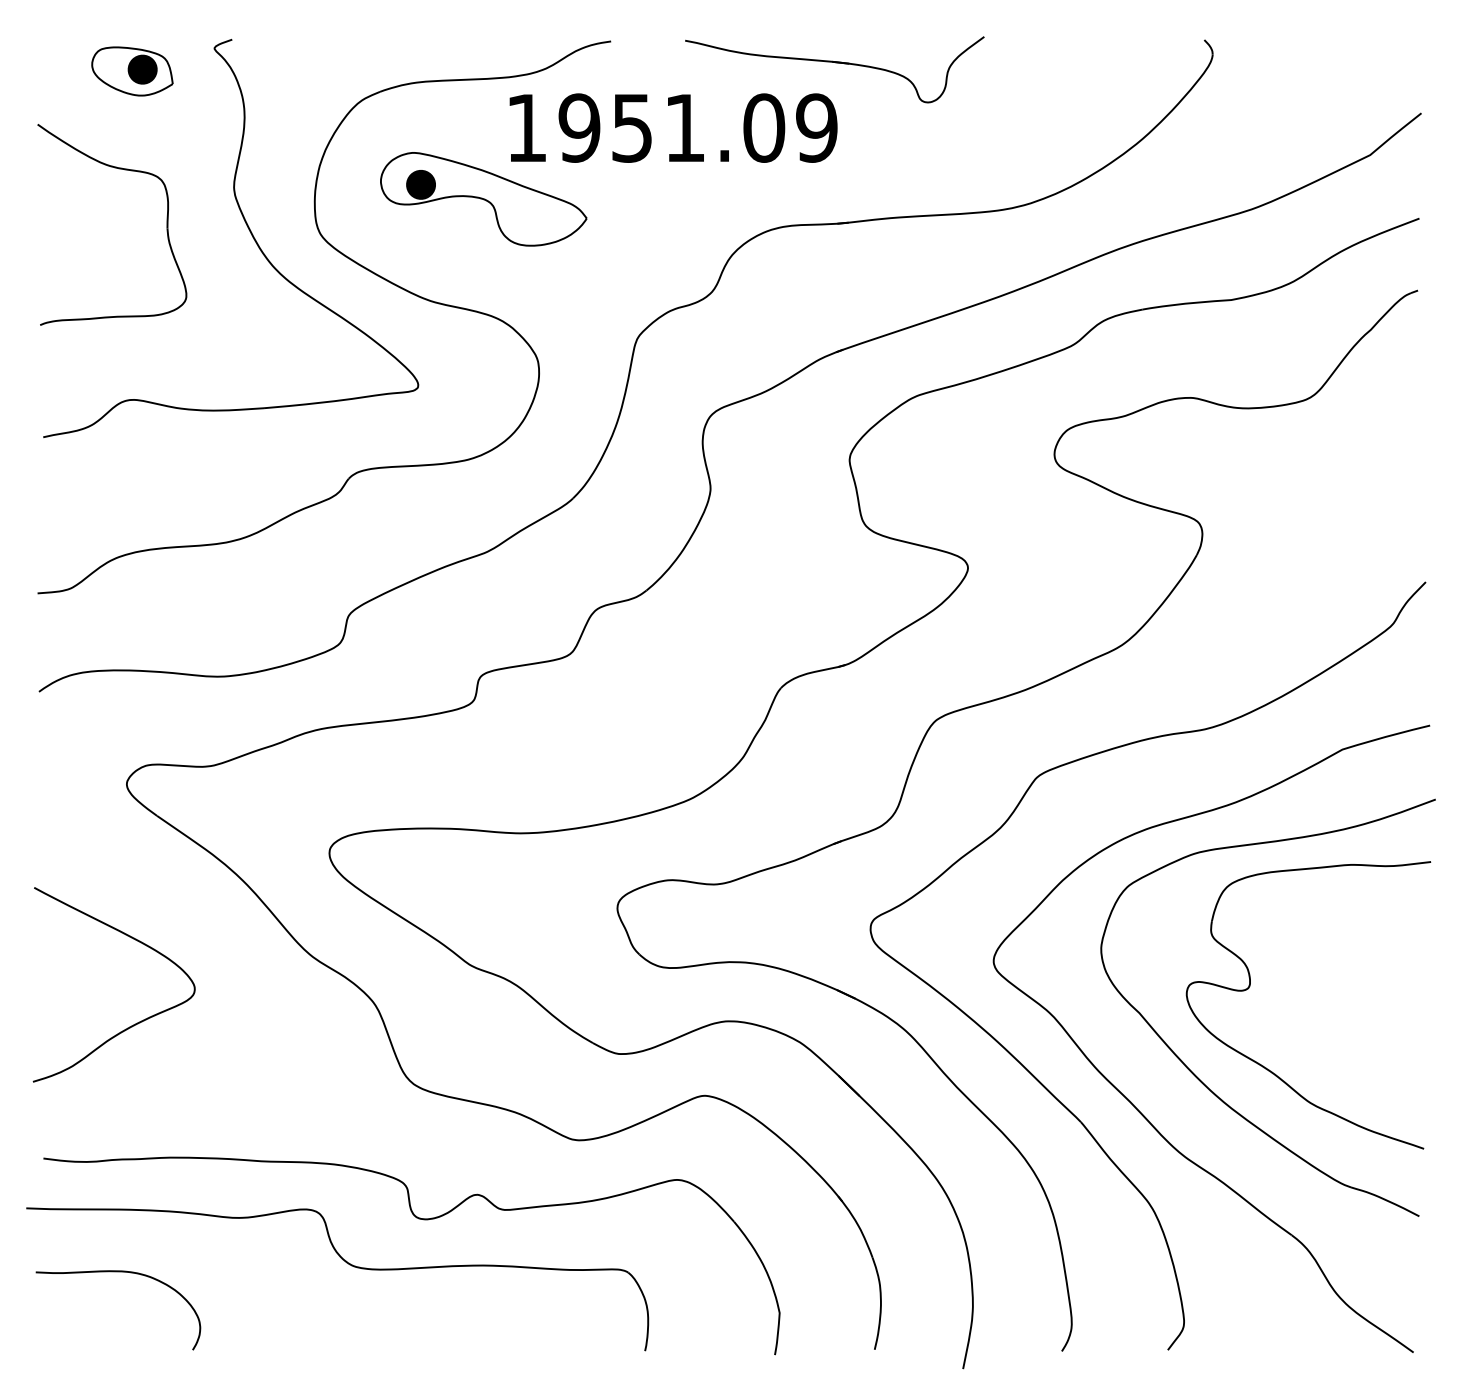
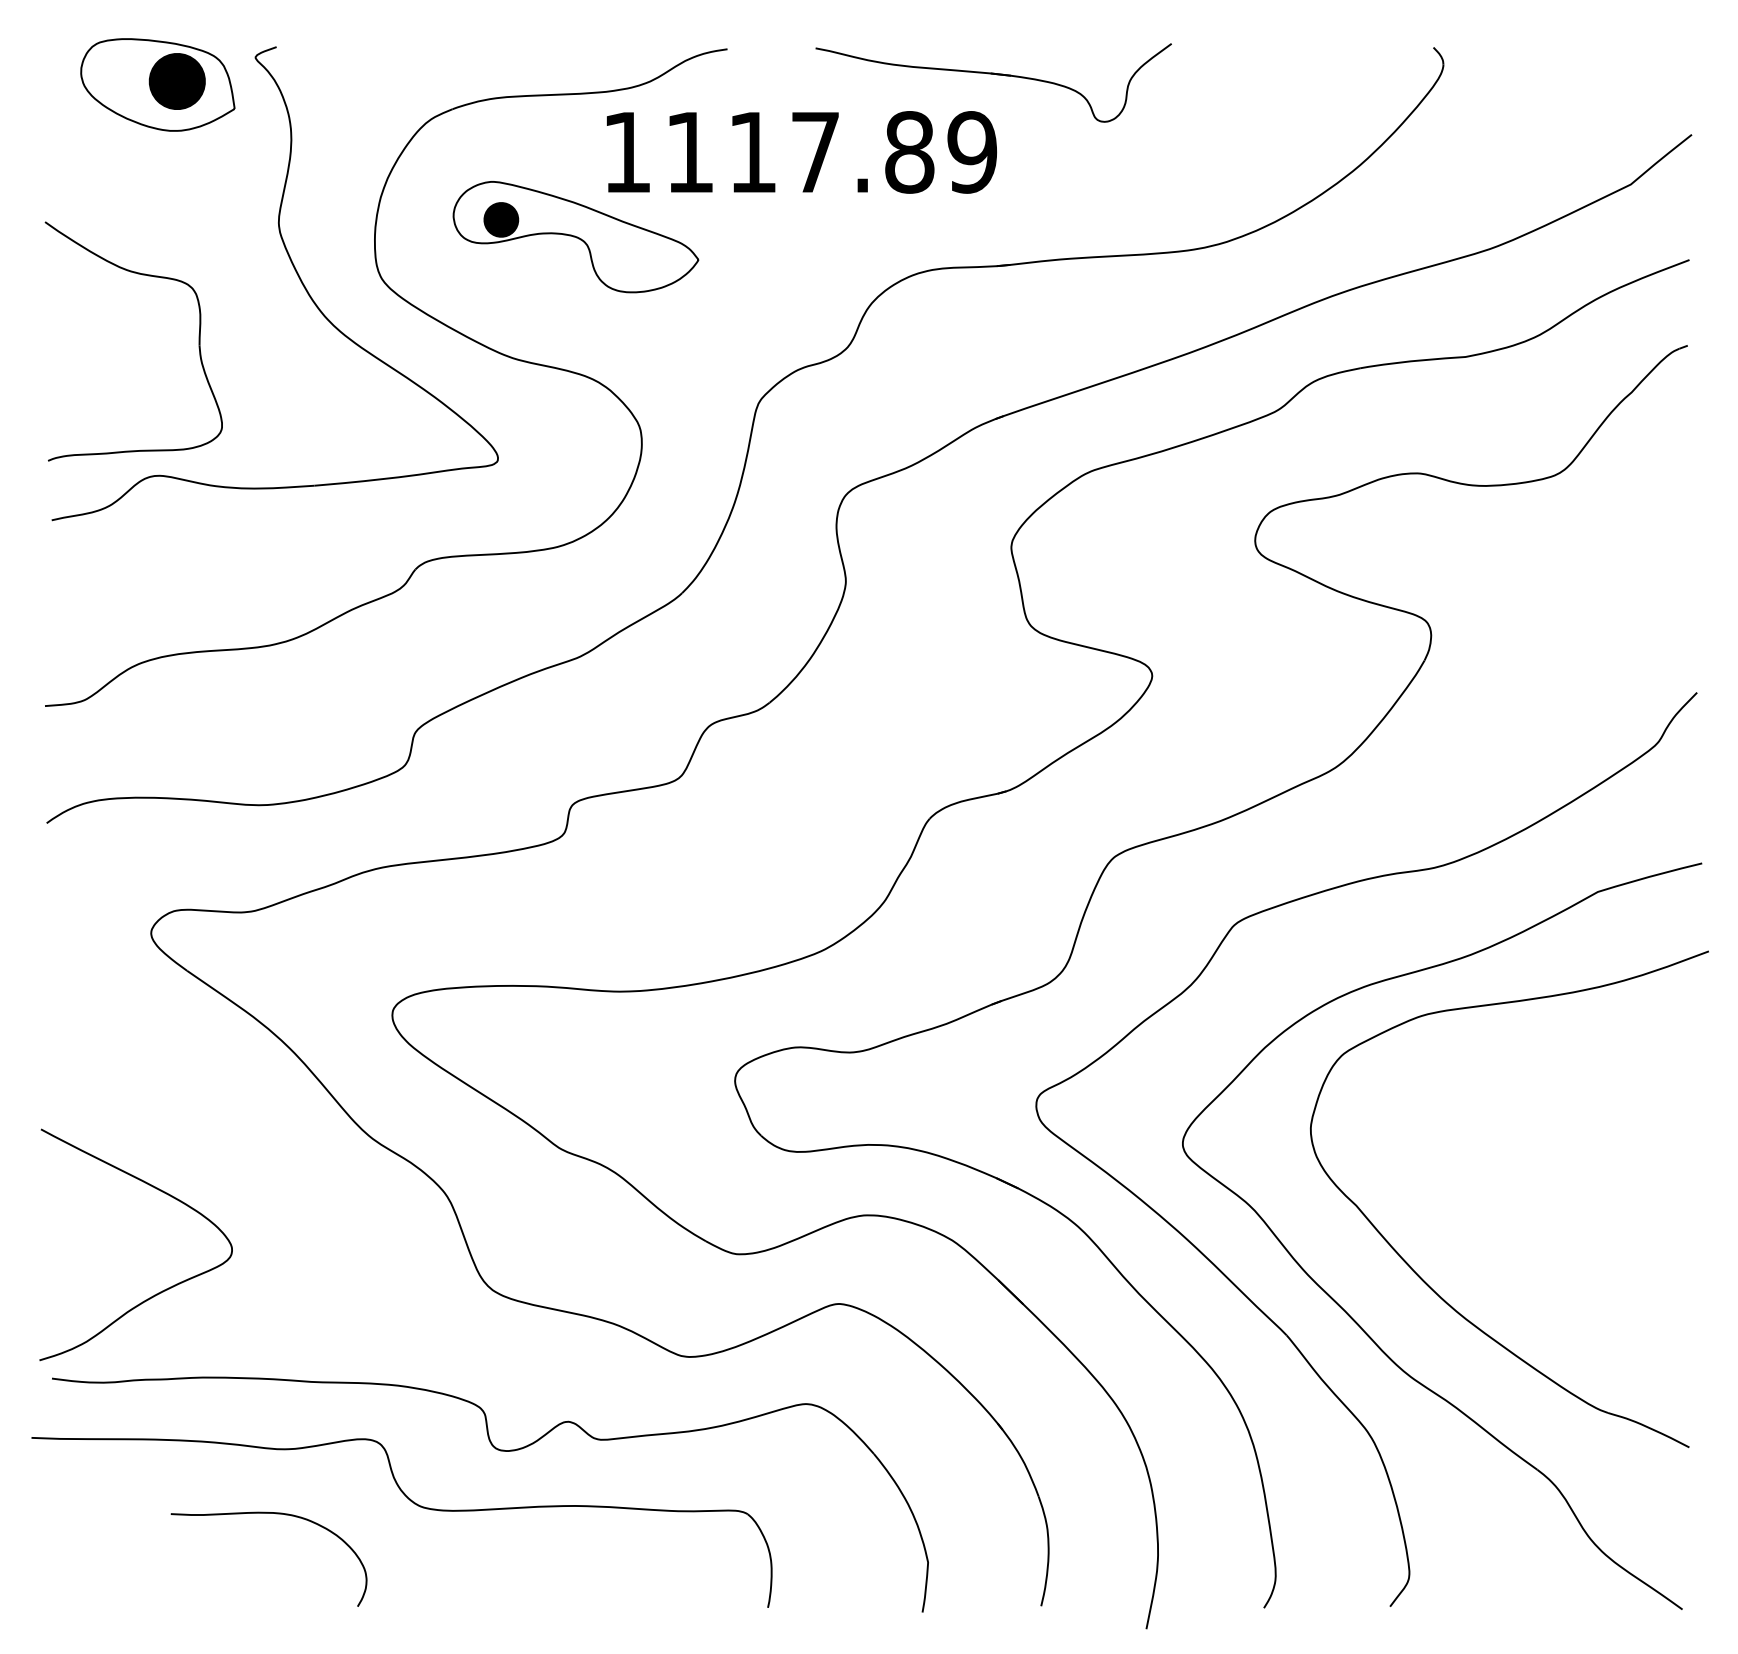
part: (132, 71) -> (157, 84), size x1.6
text: (671, 128) -> (799, 152), 1951.09 -> 1117.89
part: (166, 224) -> (198, 341), moved
part: (1250, 986) -> (1488, 1173), removed
curve: (132, 1024) -> (158, 1292), moved
curve: (124, 1272) -> (276, 1514), moved

